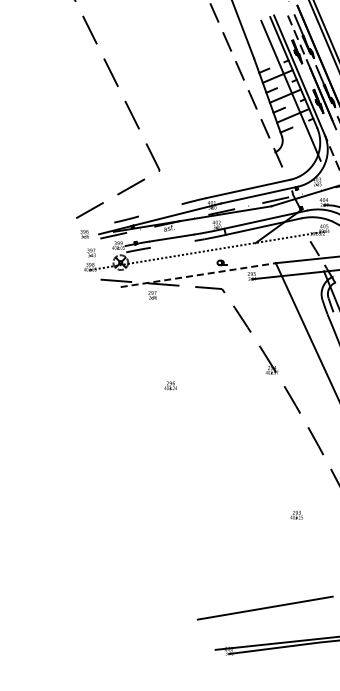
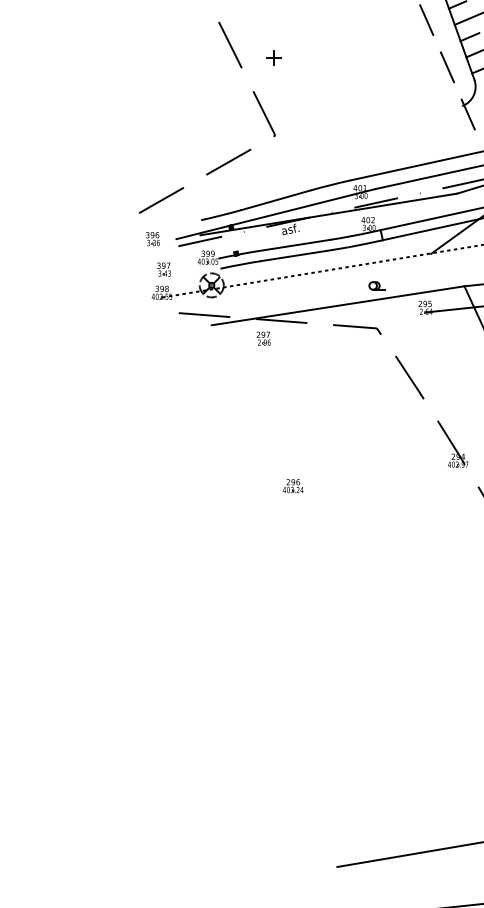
part: (158, 122) -> (273, 57), added
line: (160, 210) -> (276, 200), added
line: (172, 243) -> (296, 254), added
line: (198, 275) -> (338, 306), dashed -> solid

